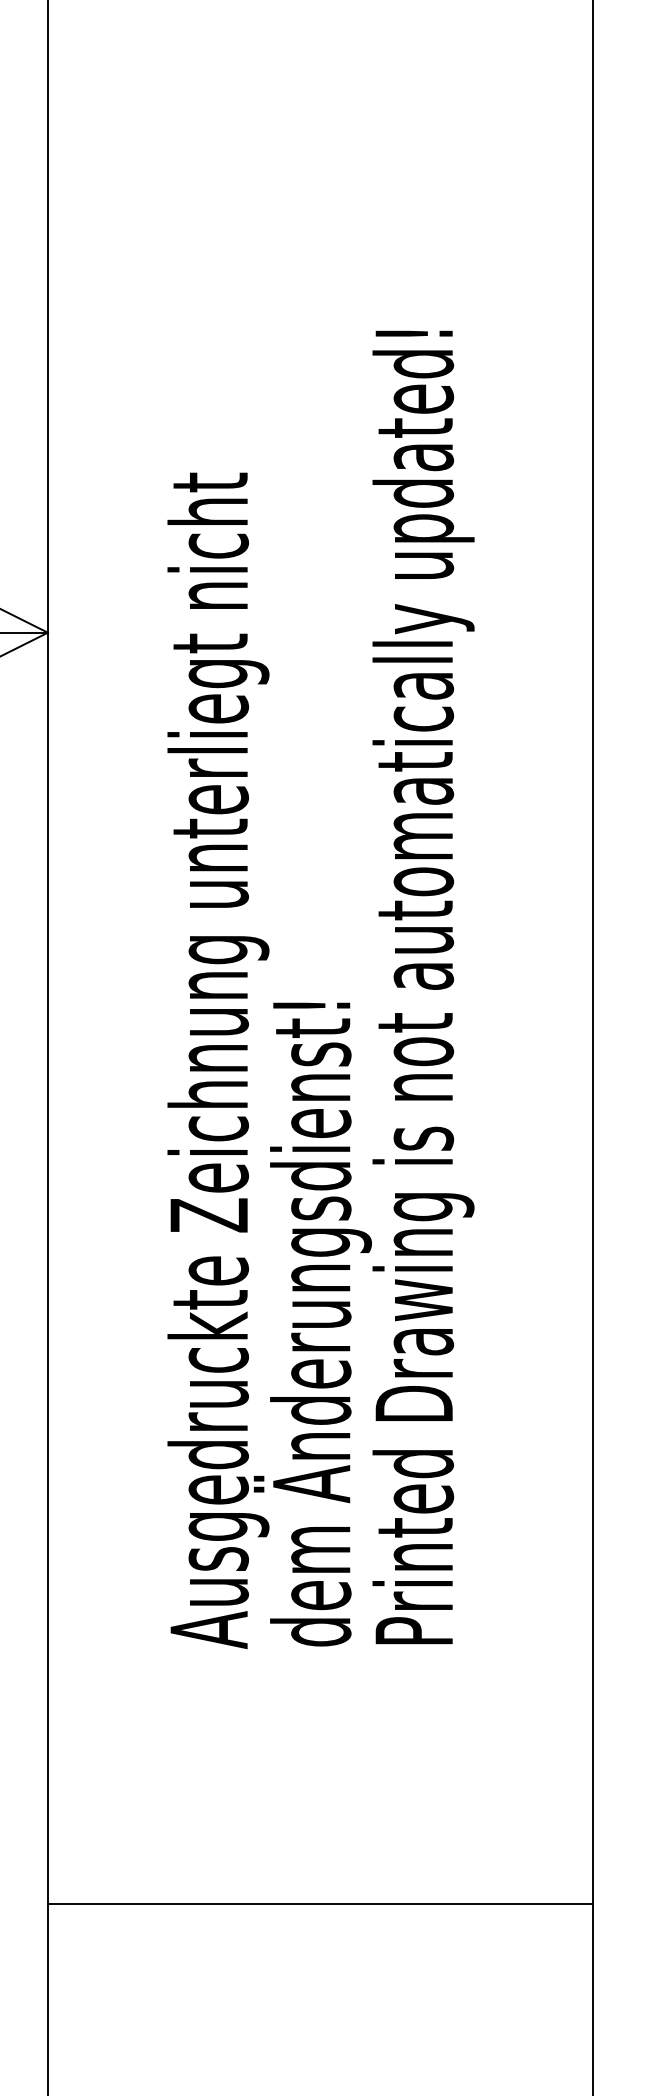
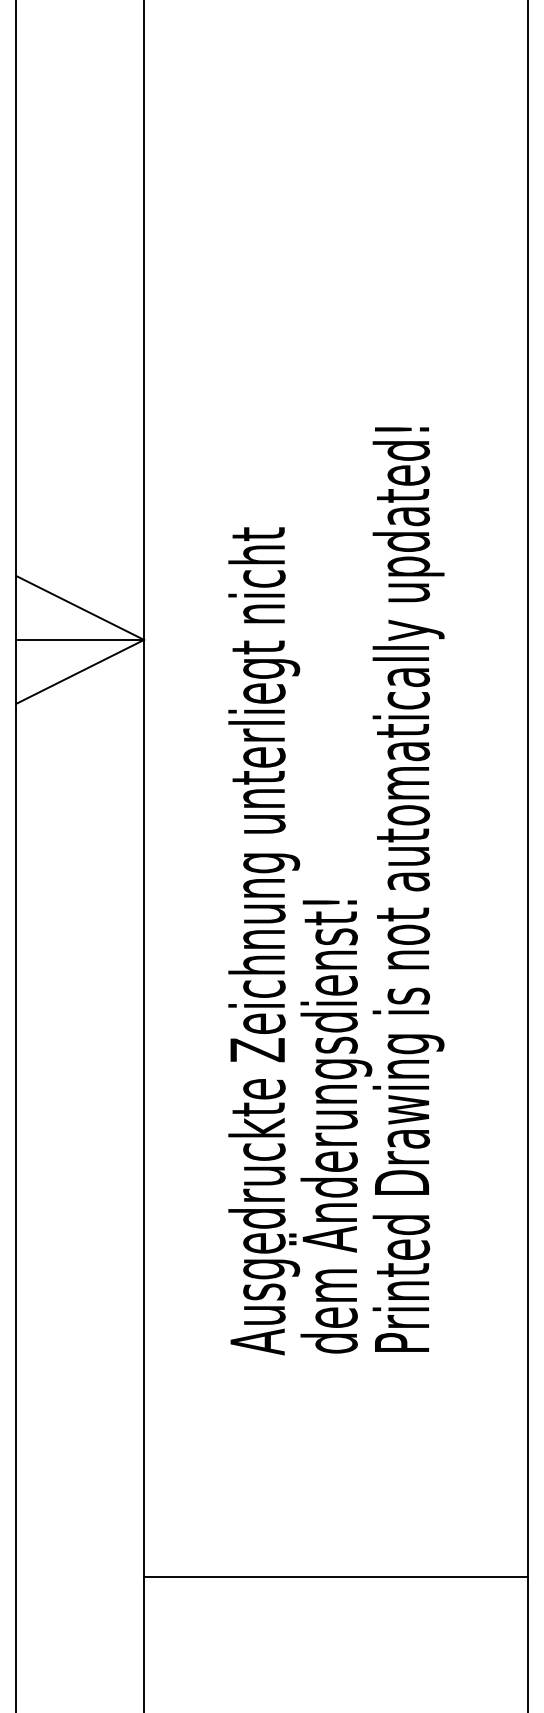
line: (319, 1903) -> (335, 1576), moved

